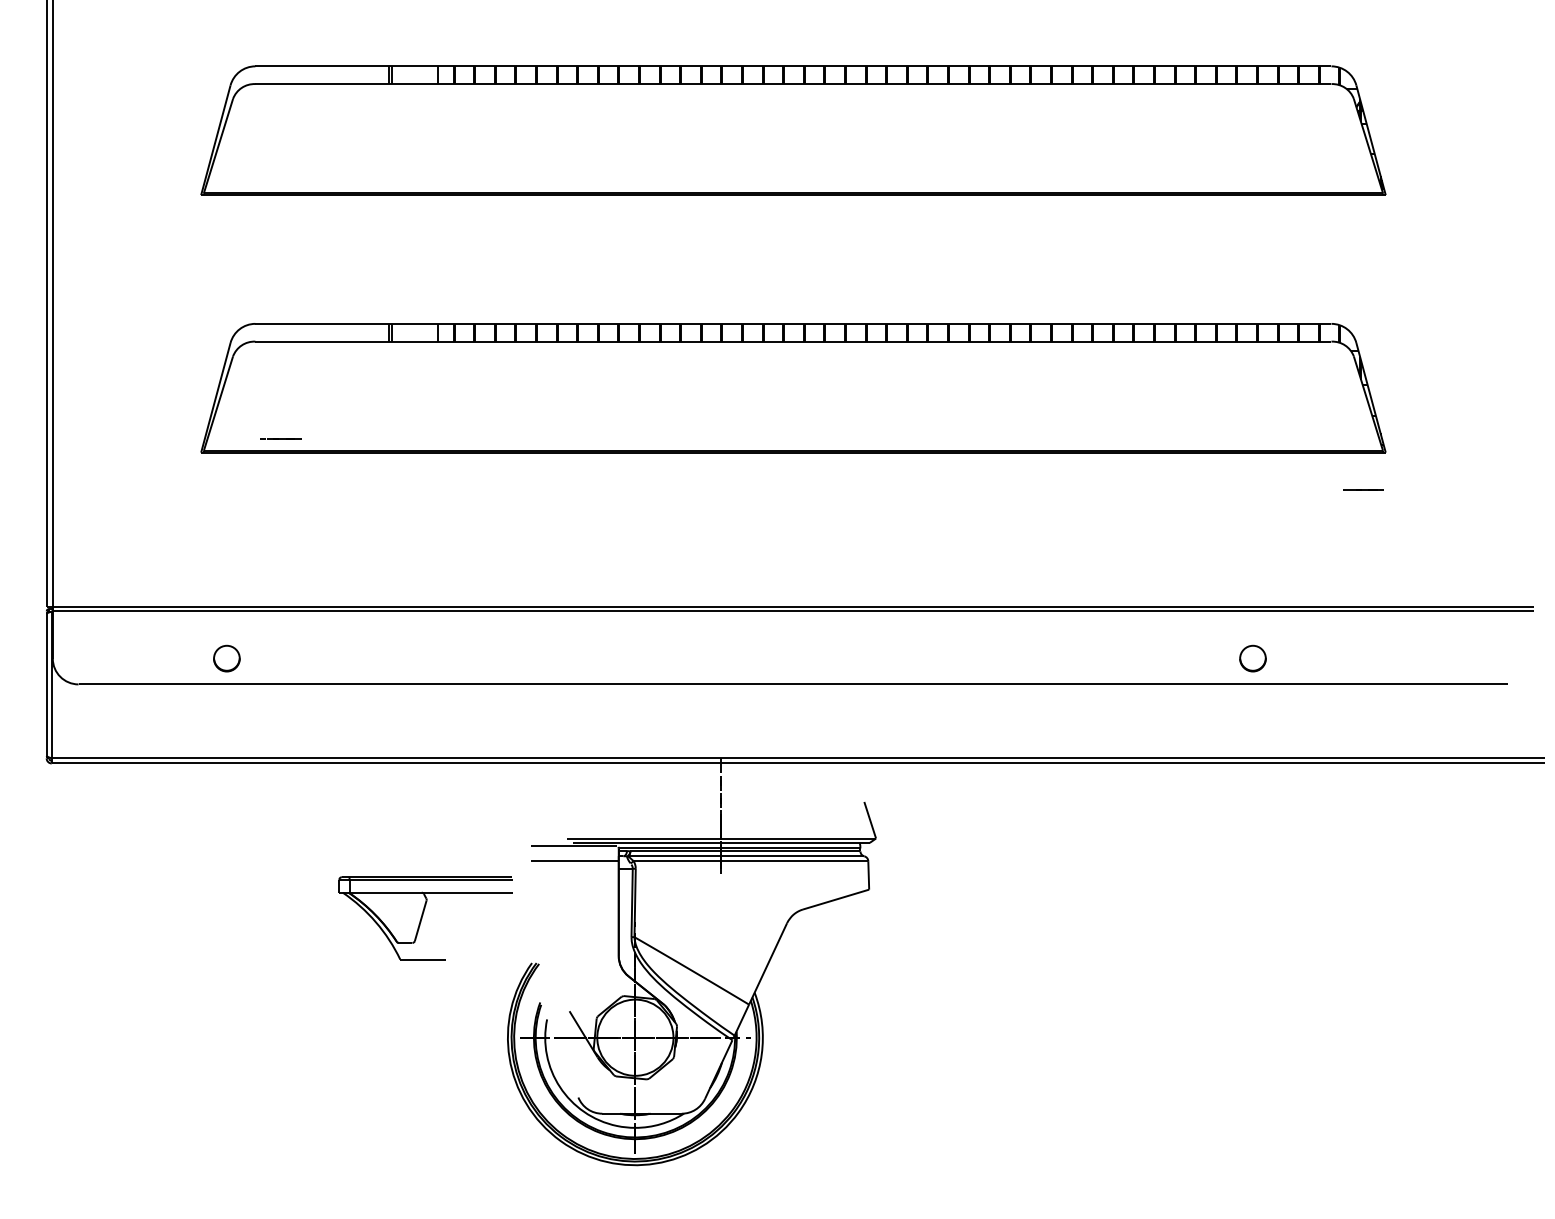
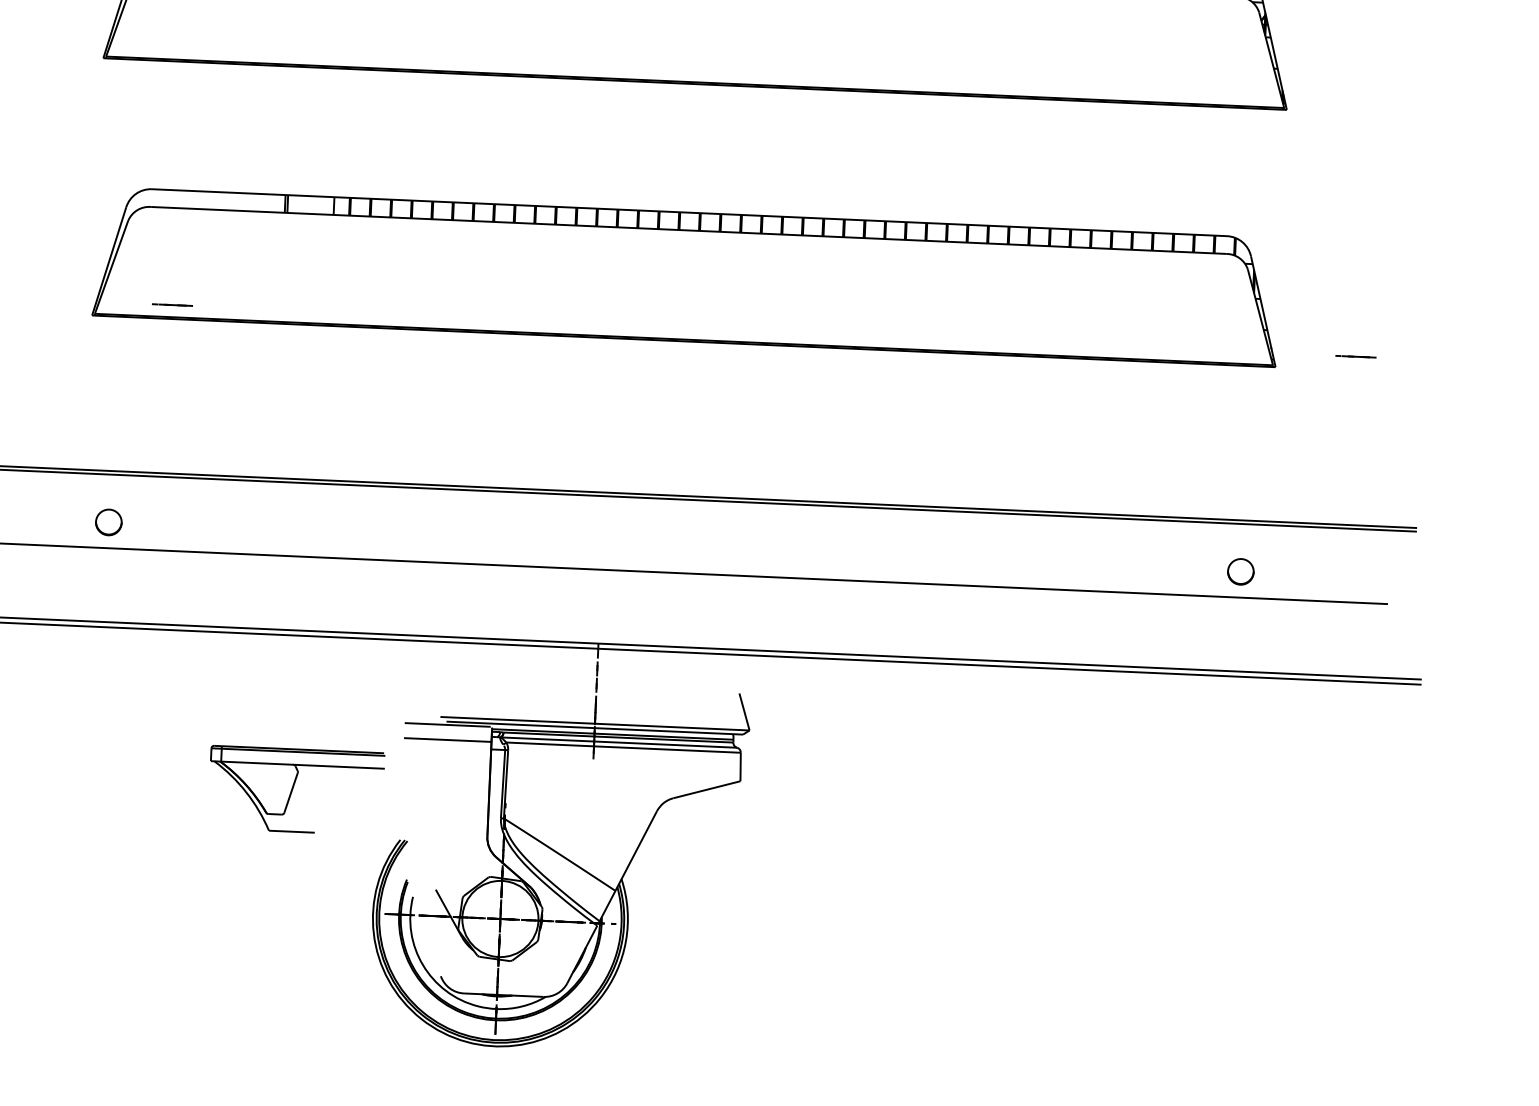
line: (1363, 489) -> (1355, 356), moved
part: (1252, 658) -> (1240, 571), moved

